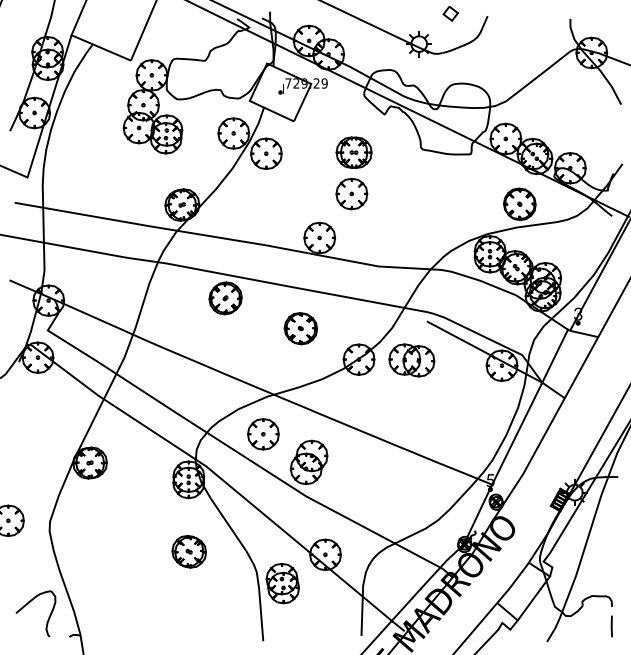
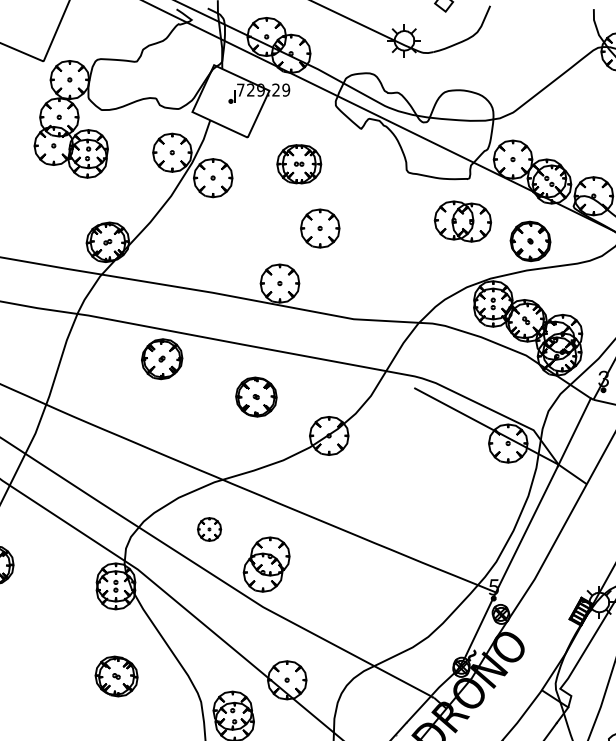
part: (353, 152) -> (298, 164), moved
part: (411, 360) -> (462, 221), moved
part: (263, 434) -> (209, 529), size x0.6

